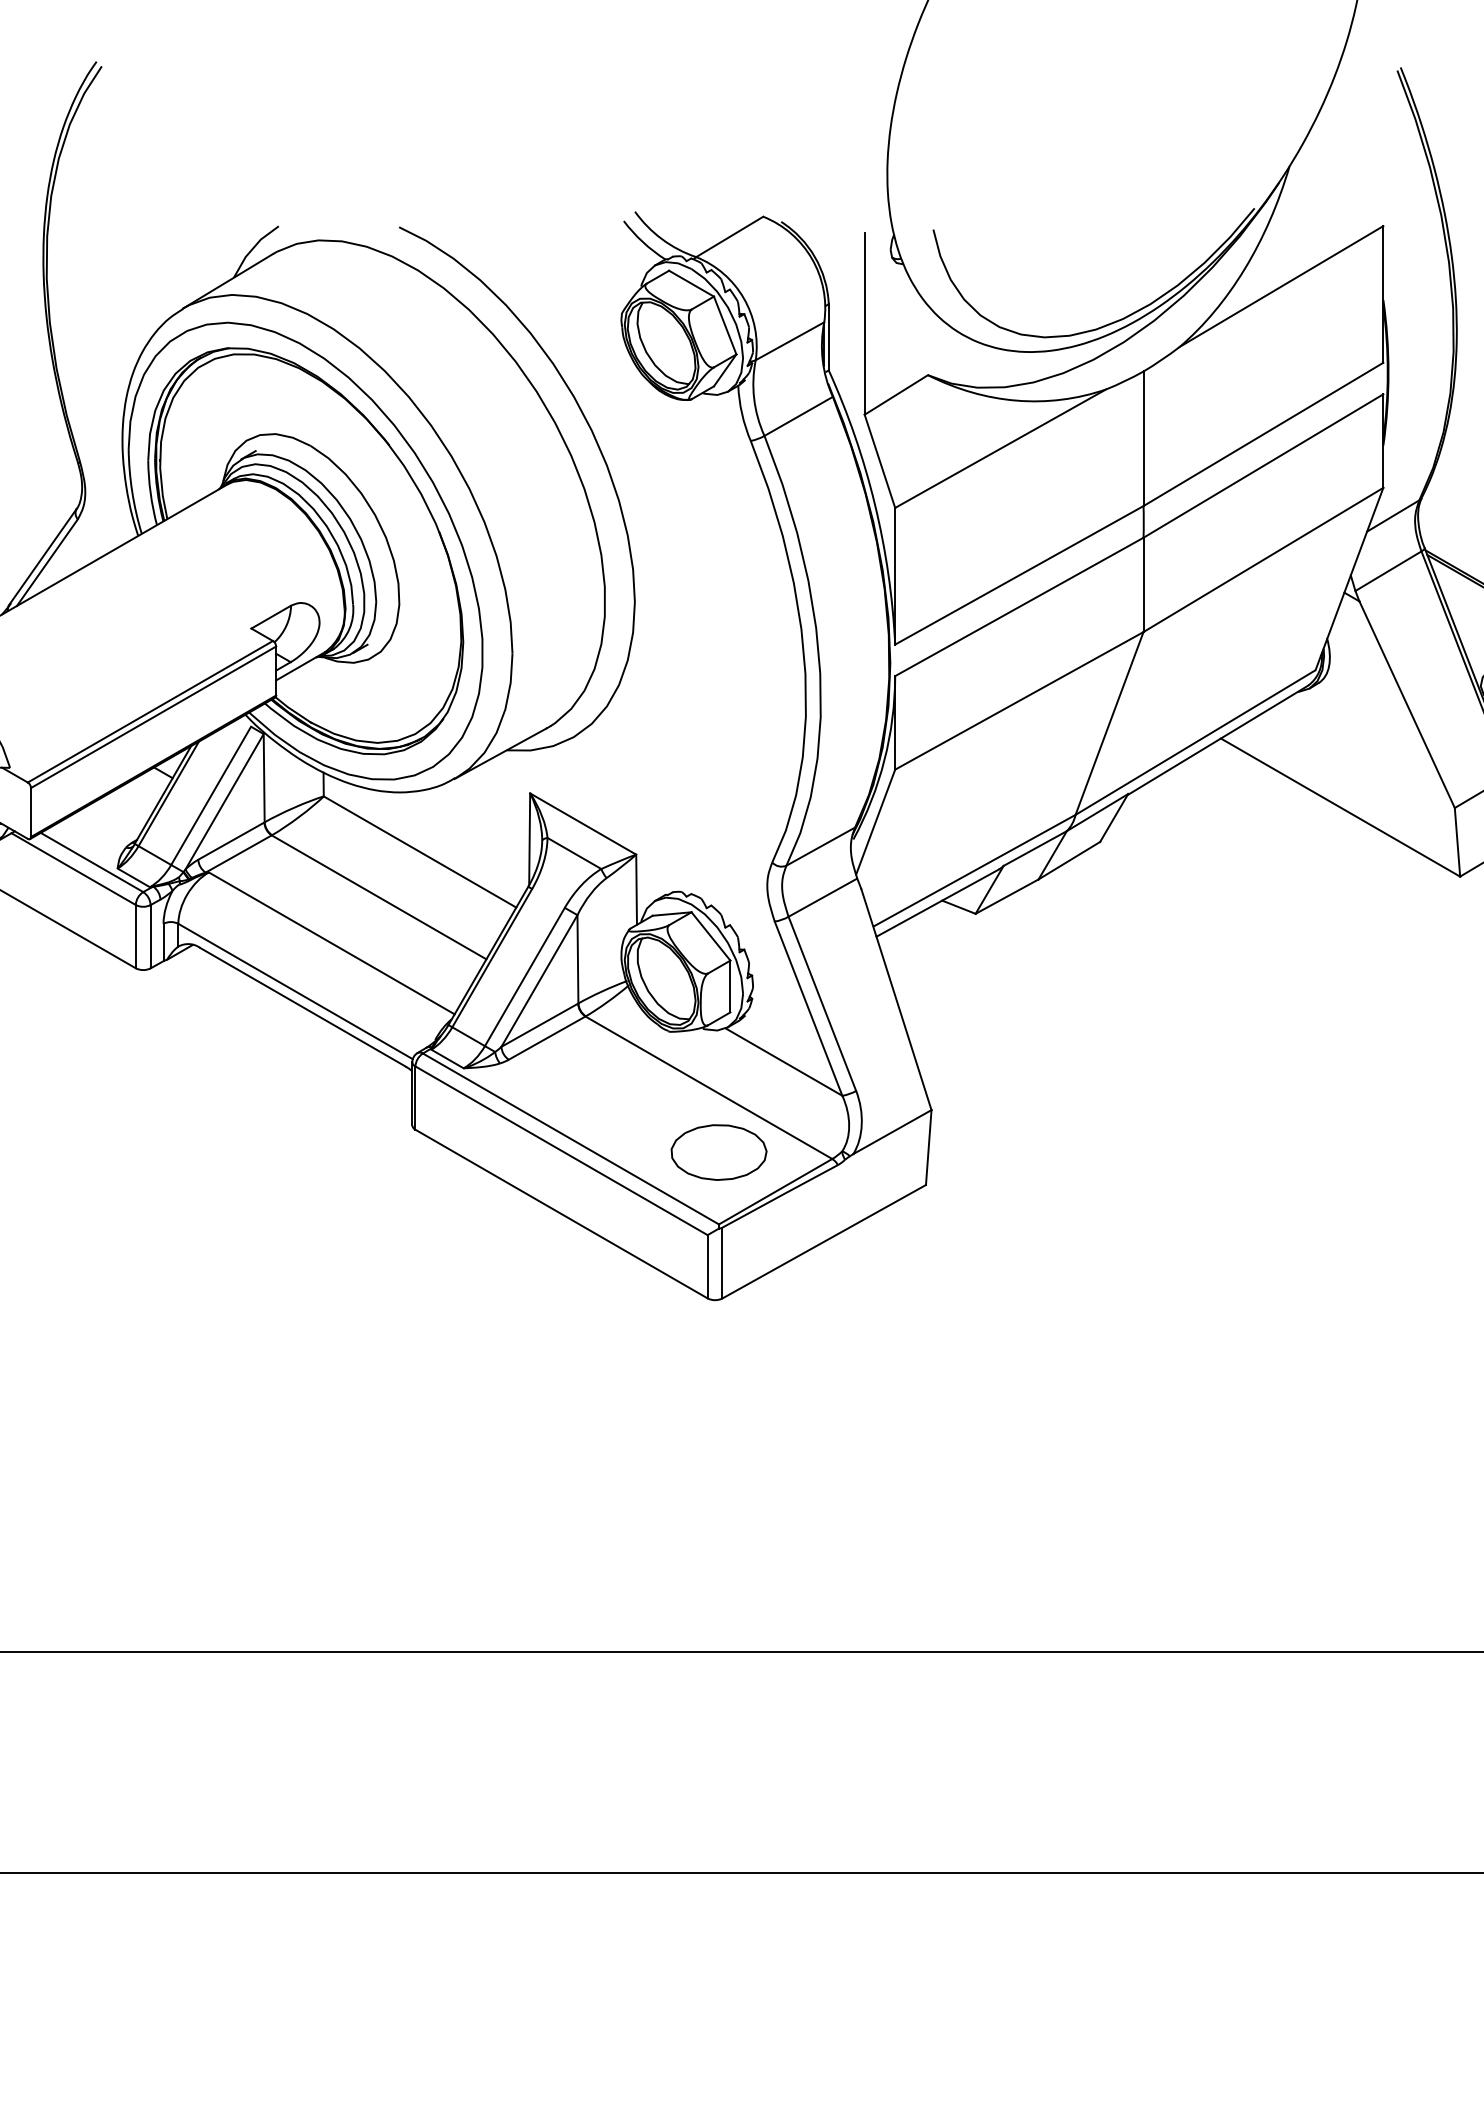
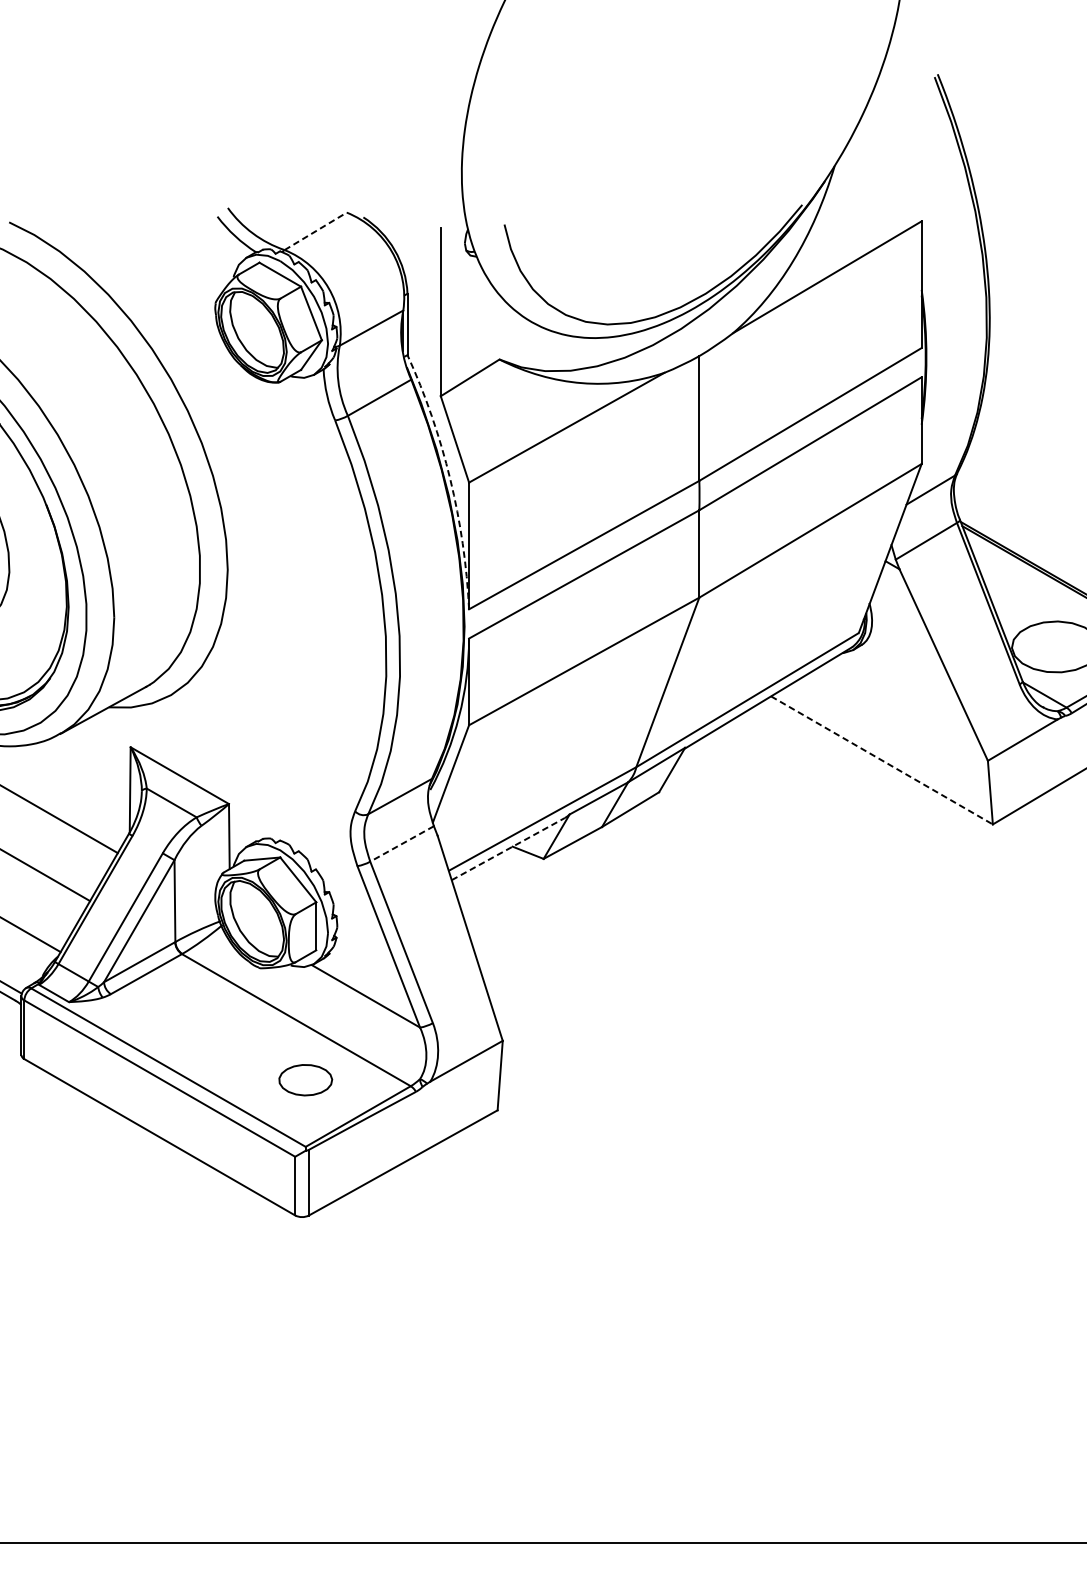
line: (730, 236) -> (316, 230), solid -> dashed
arc: (874, 504) -> (449, 479), solid -> dashed
line: (1340, 807) -> (881, 760), solid -> dashed
line: (821, 898) -> (400, 844), solid -> dashed
line: (937, 903) -> (508, 849), solid -> dashed
part: (718, 1152) -> (305, 1080), size x0.6

